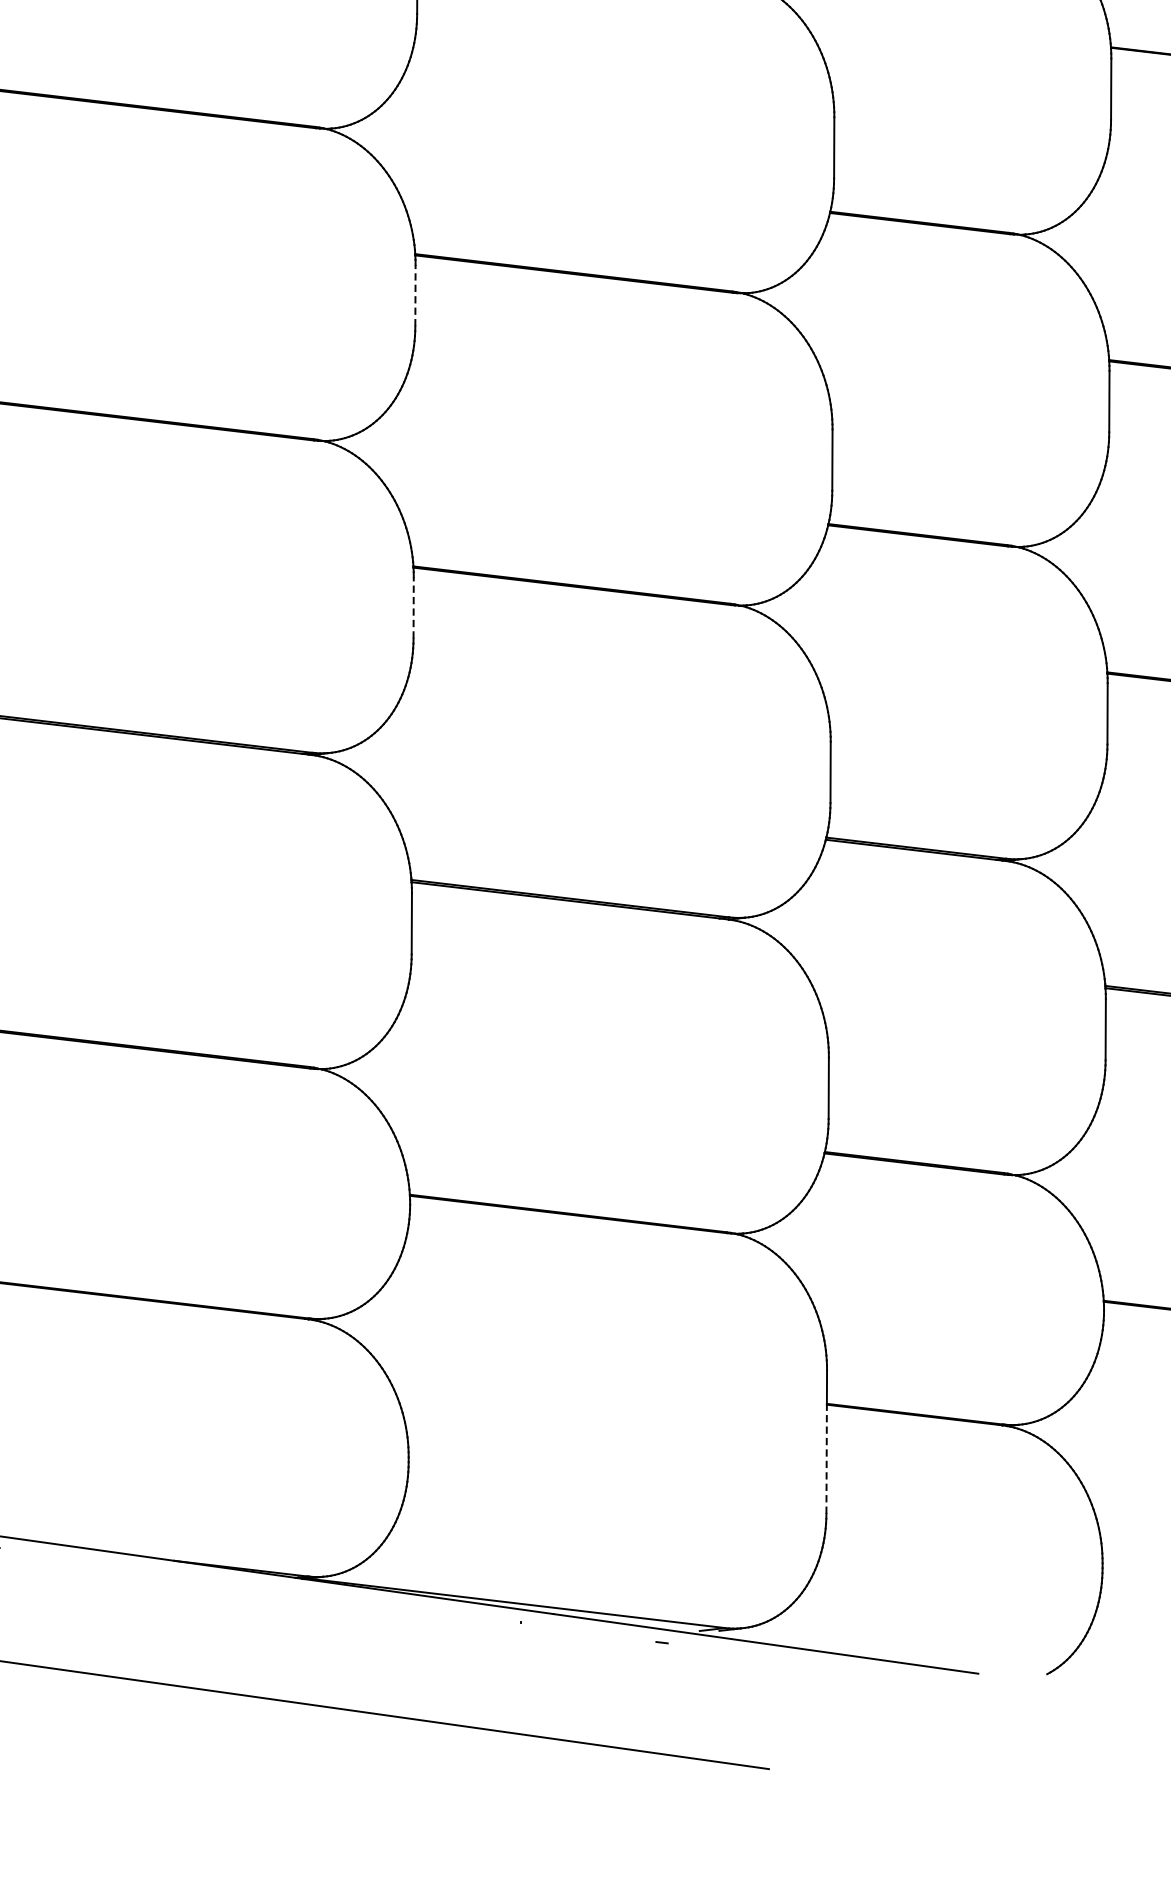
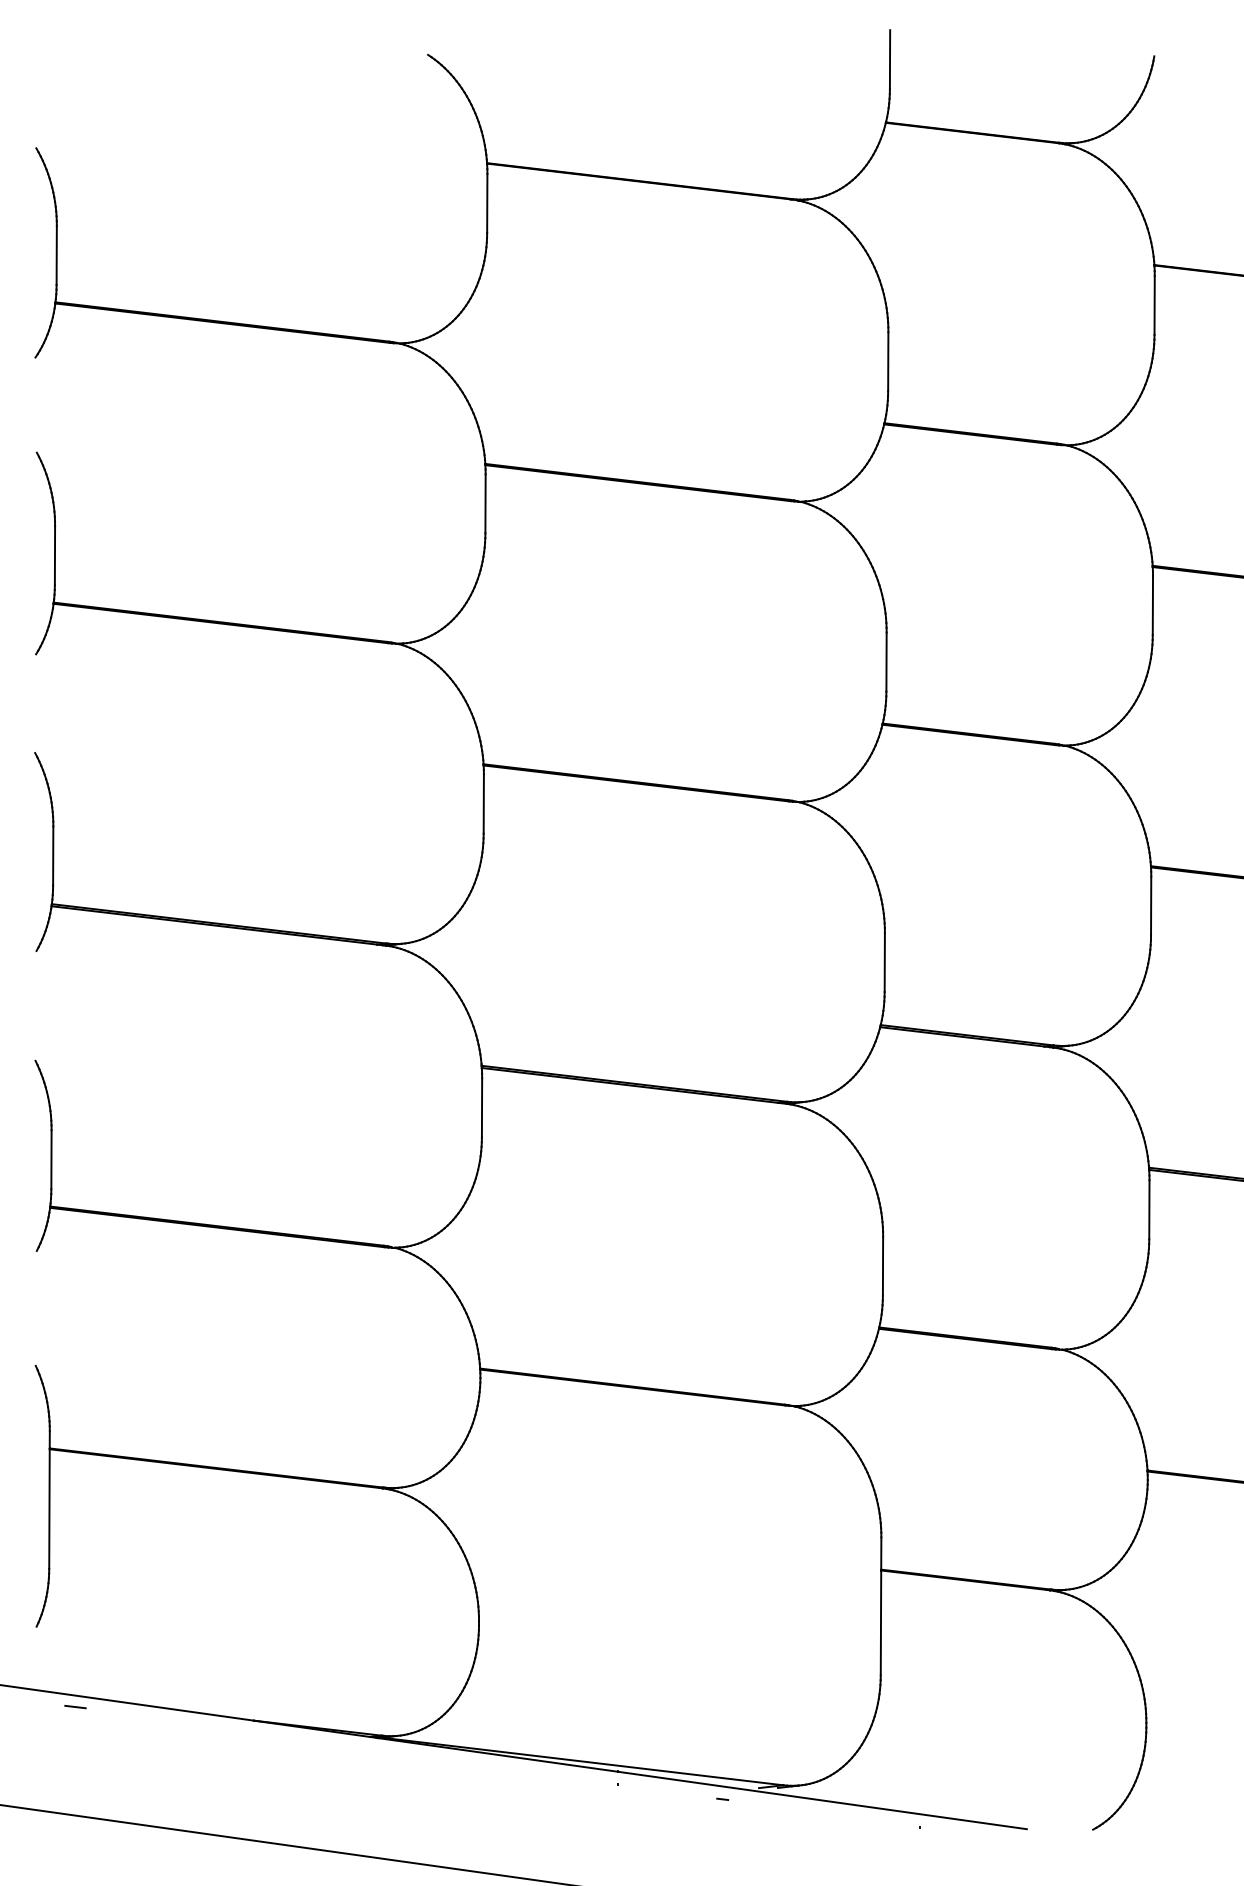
line: (415, 295) -> (485, 503), dashed -> solid
line: (413, 608) -> (483, 804), dashed -> solid
line: (826, 1458) -> (880, 1622), dashed -> solid

